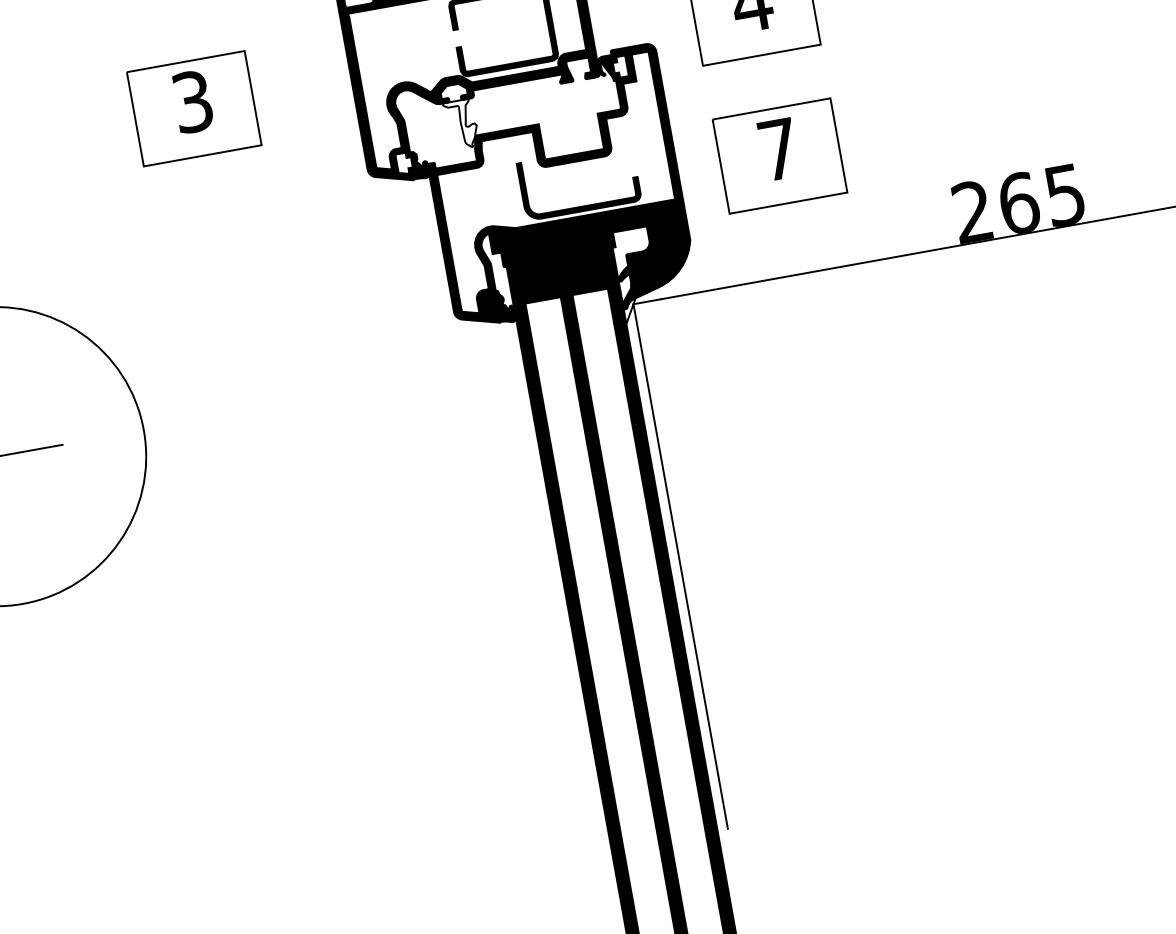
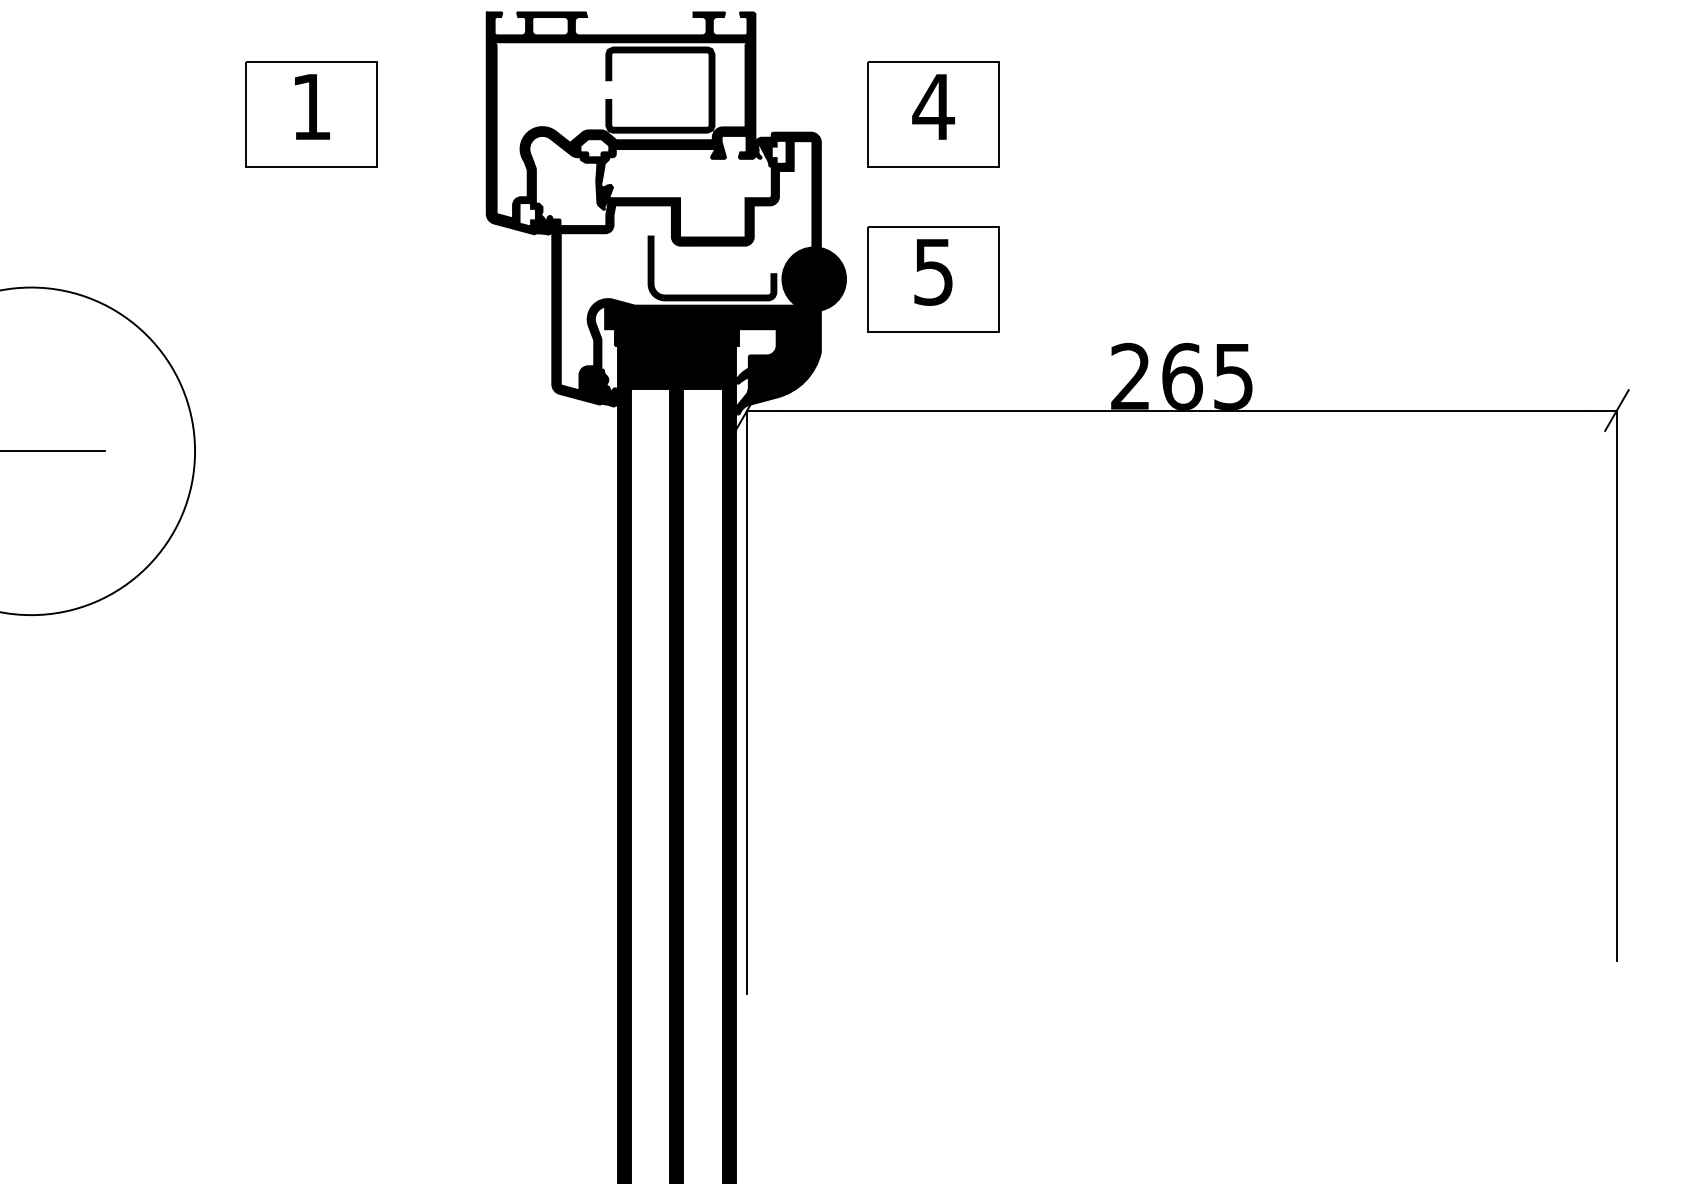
text: (192, 101) -> (311, 106), 3 -> 1
fill: (461, 124) -> (596, 183), added
text: (778, 150) -> (933, 272), 7 -> 5
fill: (672, 175) -> (814, 279), added

